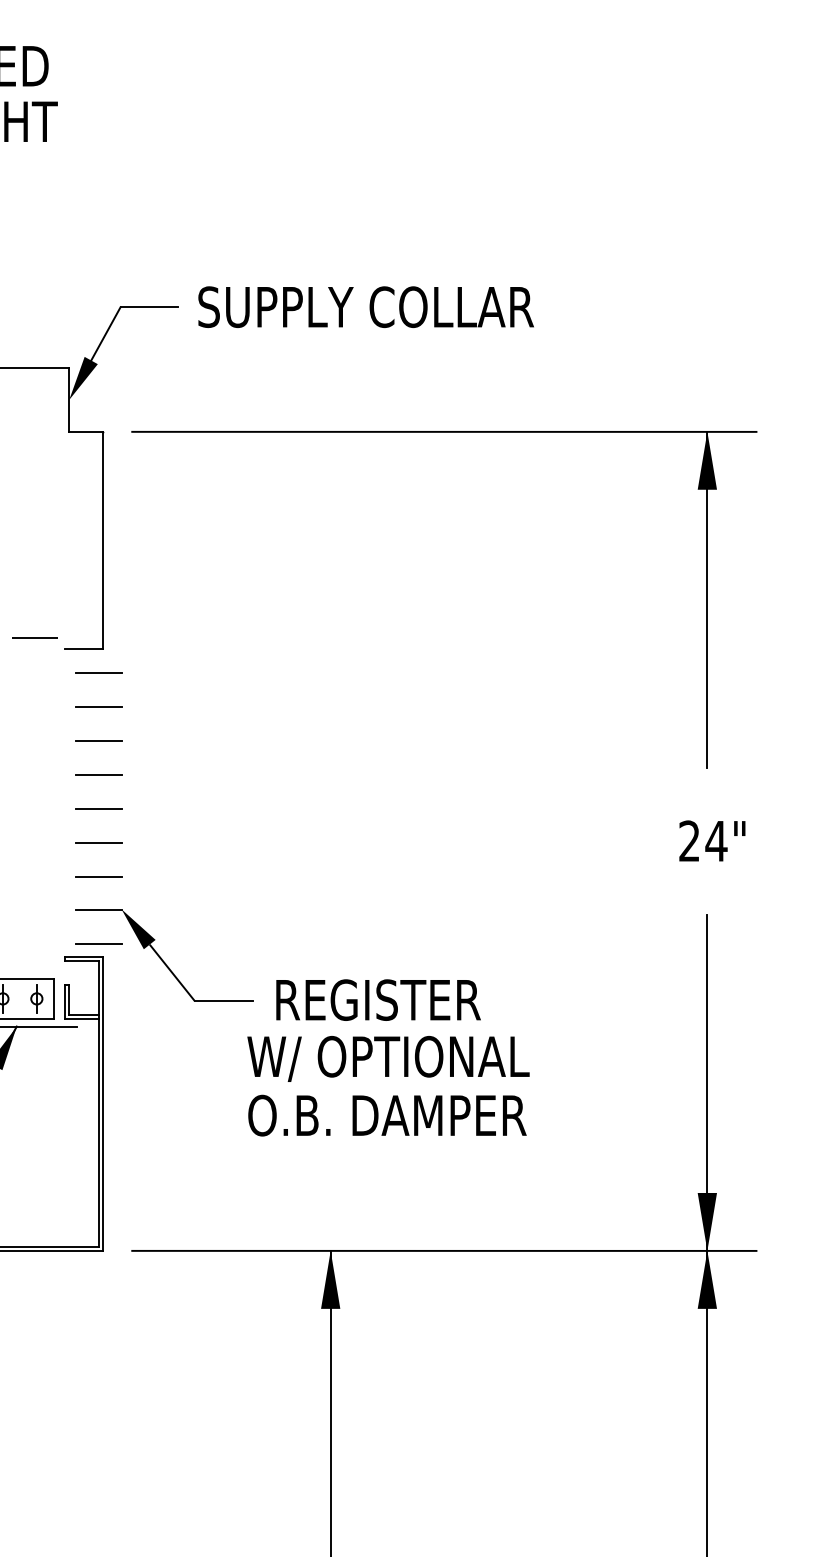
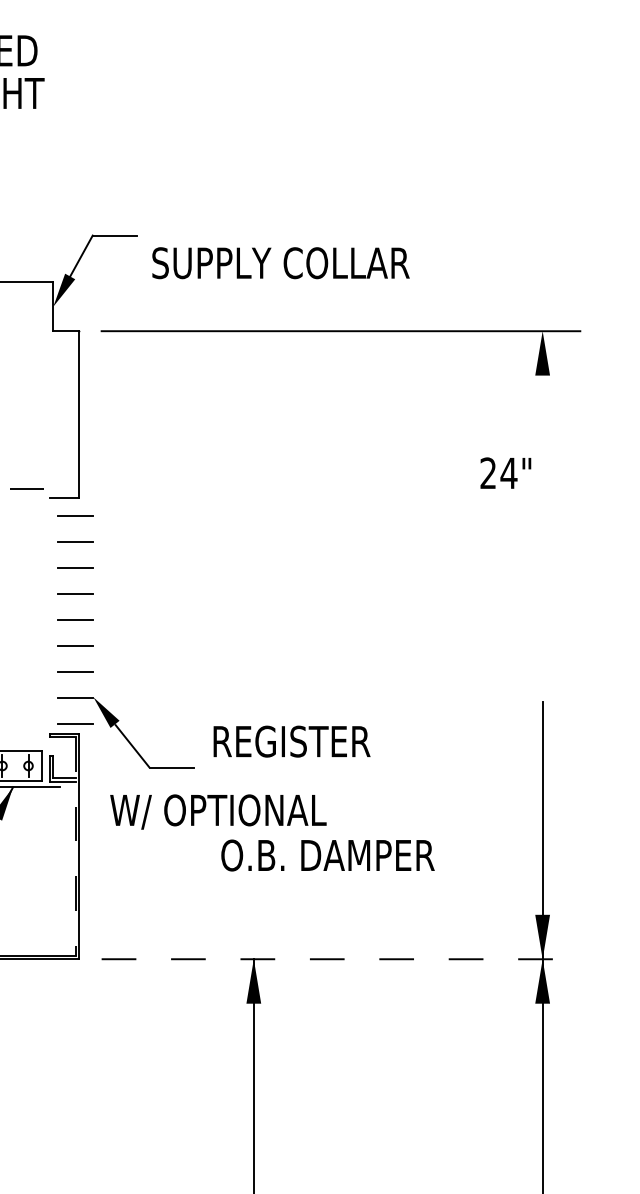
text: (365, 306) -> (280, 262), moved
line: (707, 599) -> (542, 459), removed
text: (712, 840) -> (505, 472), moved
text: (378, 999) -> (292, 741), moved
text: (388, 1058) -> (218, 811), moved
line: (98, 1104) -> (75, 846), solid -> dashed
text: (387, 1115) -> (328, 855), moved
line: (444, 1250) -> (341, 958), solid -> dashed

